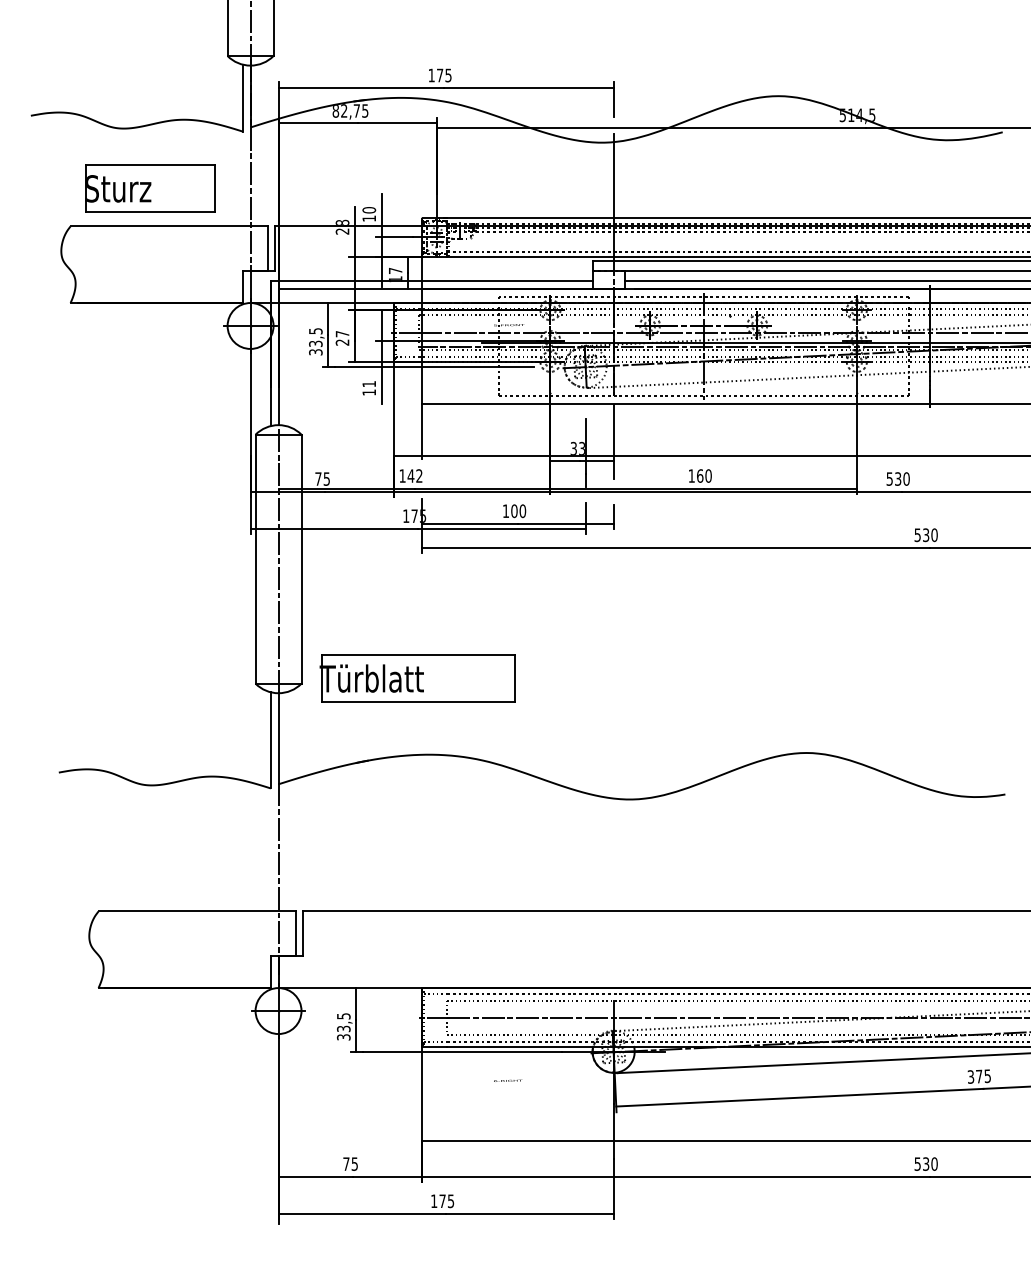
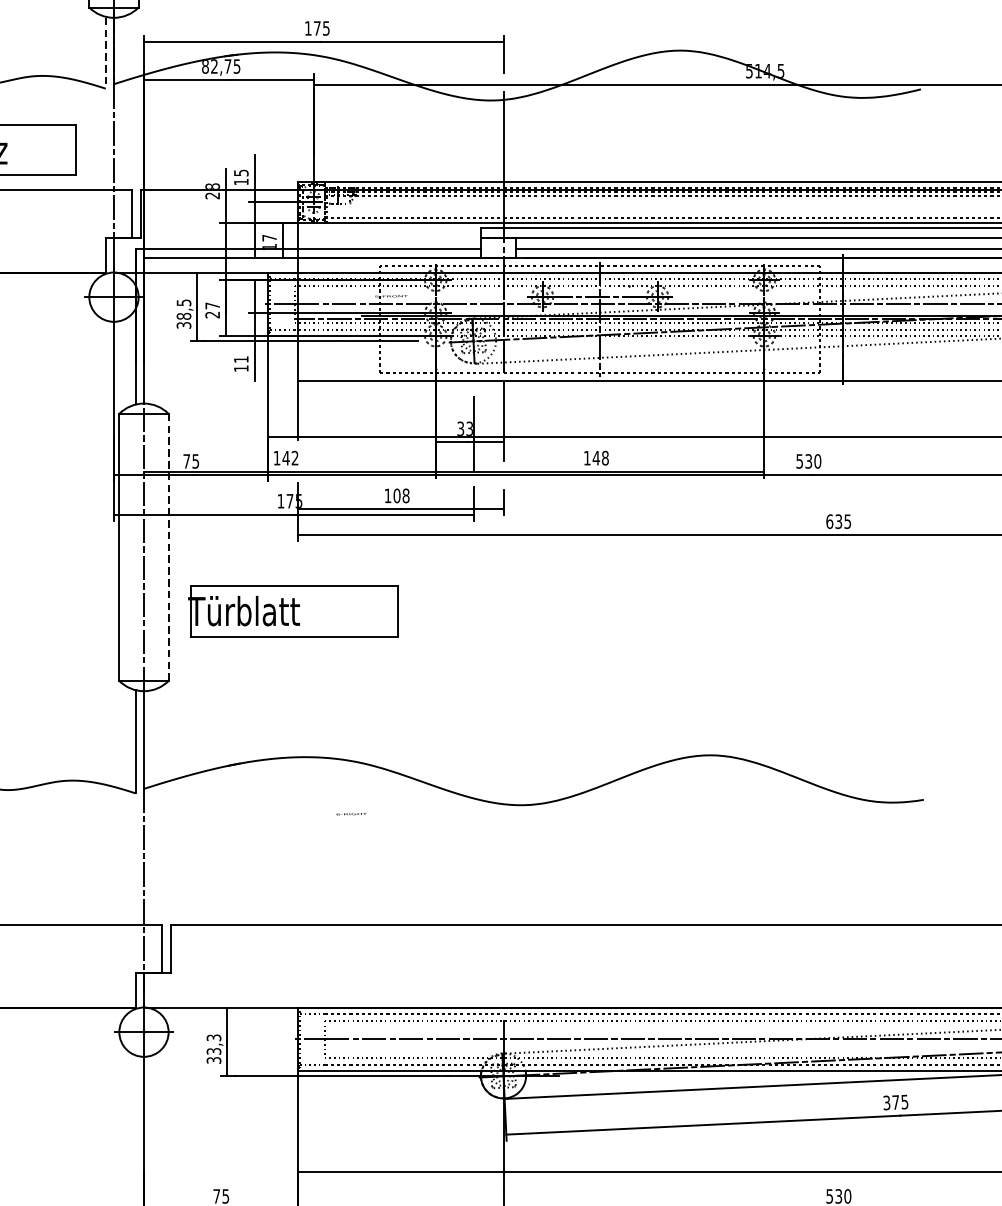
line: (242, 99) -> (105, 54), solid -> dashed
text: (369, 210) -> (241, 173), 10 -> 15
text: (315, 343) -> (183, 315), 33,5 -> 38,5
text: (703, 475) -> (599, 457), 160 -> 148
text: (522, 510) -> (405, 495), 100 -> 108
text: (925, 535) -> (838, 521), 530 -> 635
line: (301, 559) -> (168, 547), solid -> dashed
part: (417, 678) -> (293, 611), moved
text: (342, 1016) -> (212, 1038), 33,5 -> 33,3
text: (508, 1080) -> (352, 813), moved

